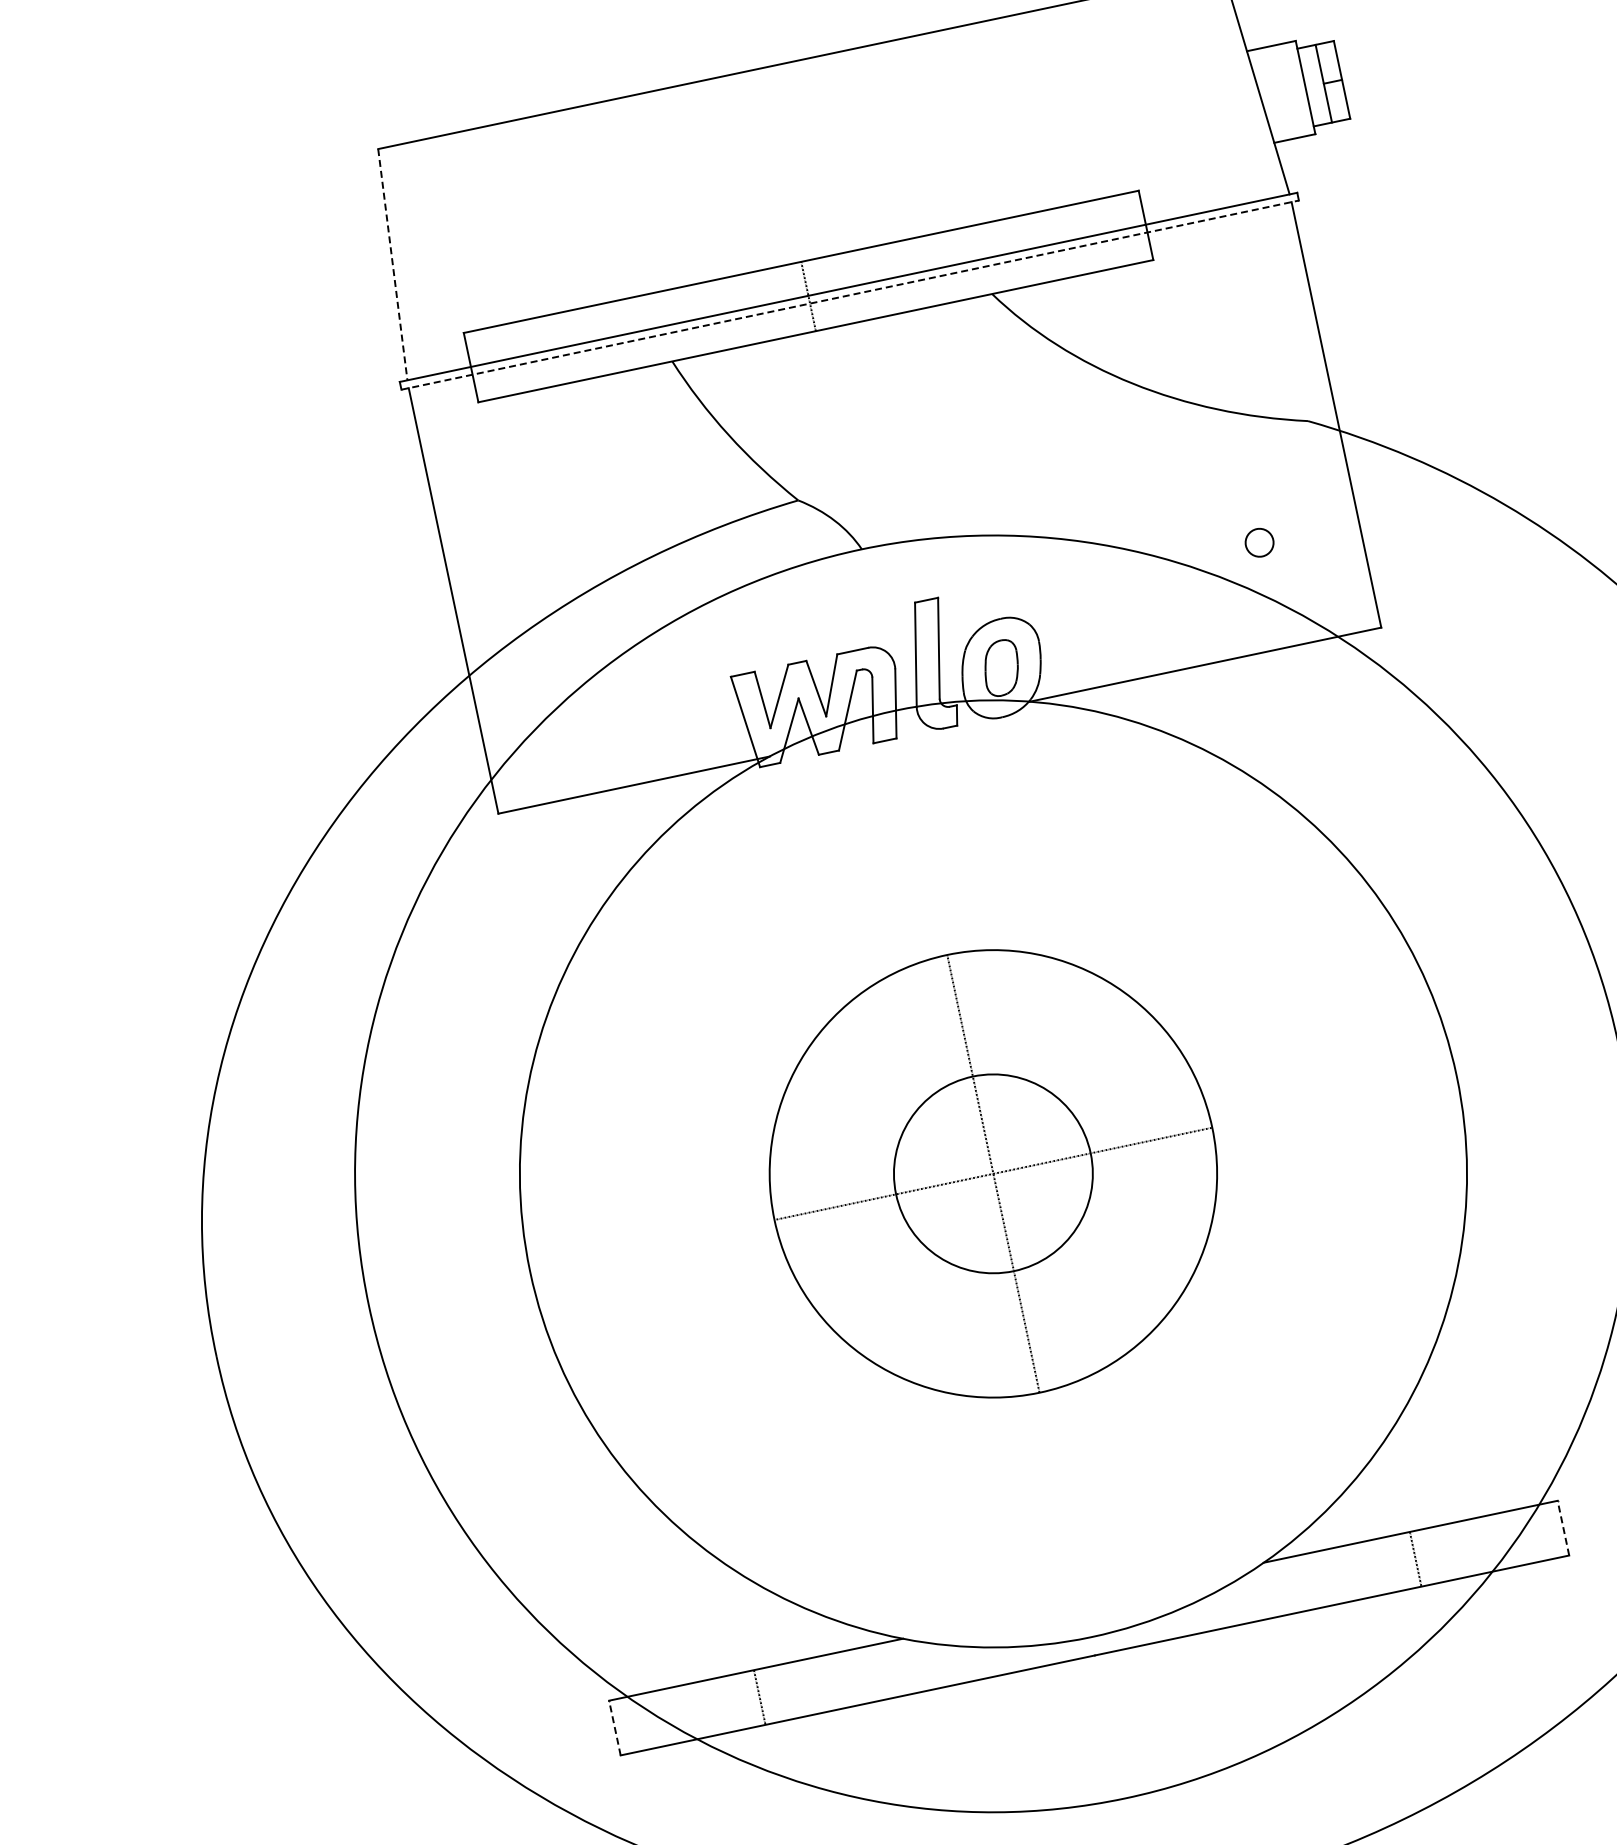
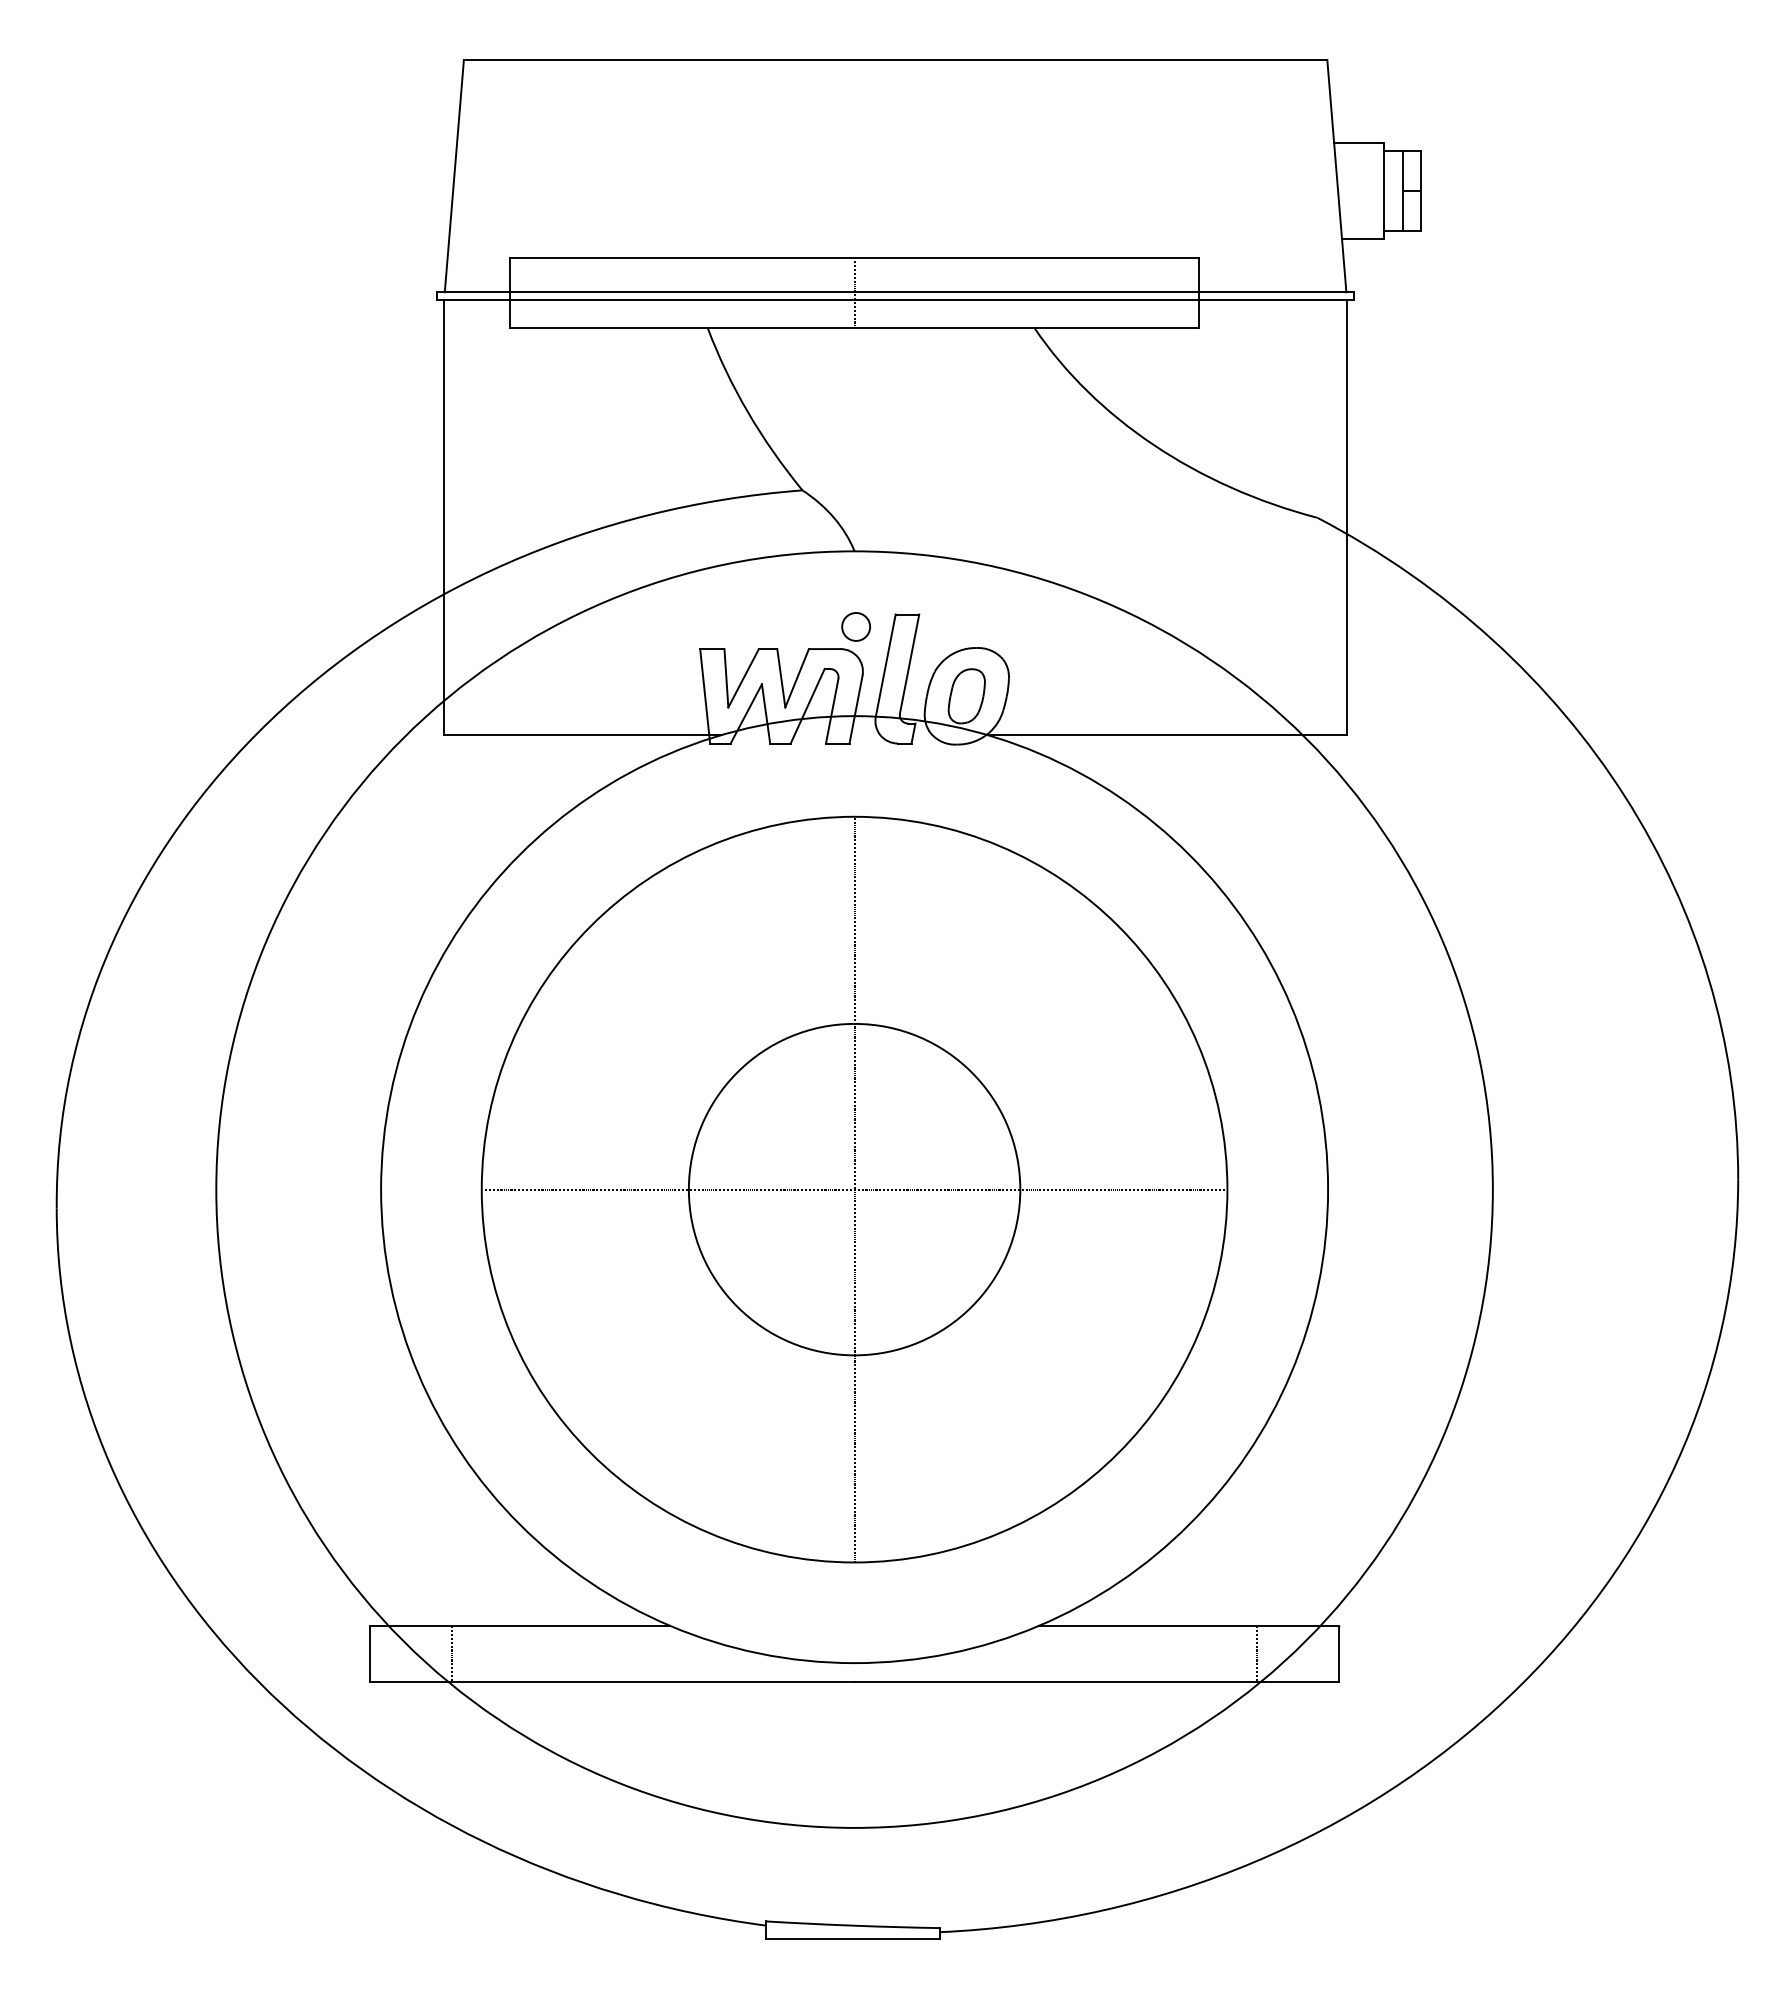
line: (393, 265) -> (454, 176), dashed -> solid
line: (850, 295) -> (895, 300), dashed -> solid
circle: (1258, 542) -> (855, 626), moved
part: (993, 1173) -> (854, 1189), size x1.67
line: (1563, 1527) -> (1339, 1653), dashed -> solid
line: (1415, 1558) -> (1257, 1653), moved
line: (759, 1697) -> (451, 1653), moved
line: (614, 1727) -> (369, 1653), dashed -> solid

